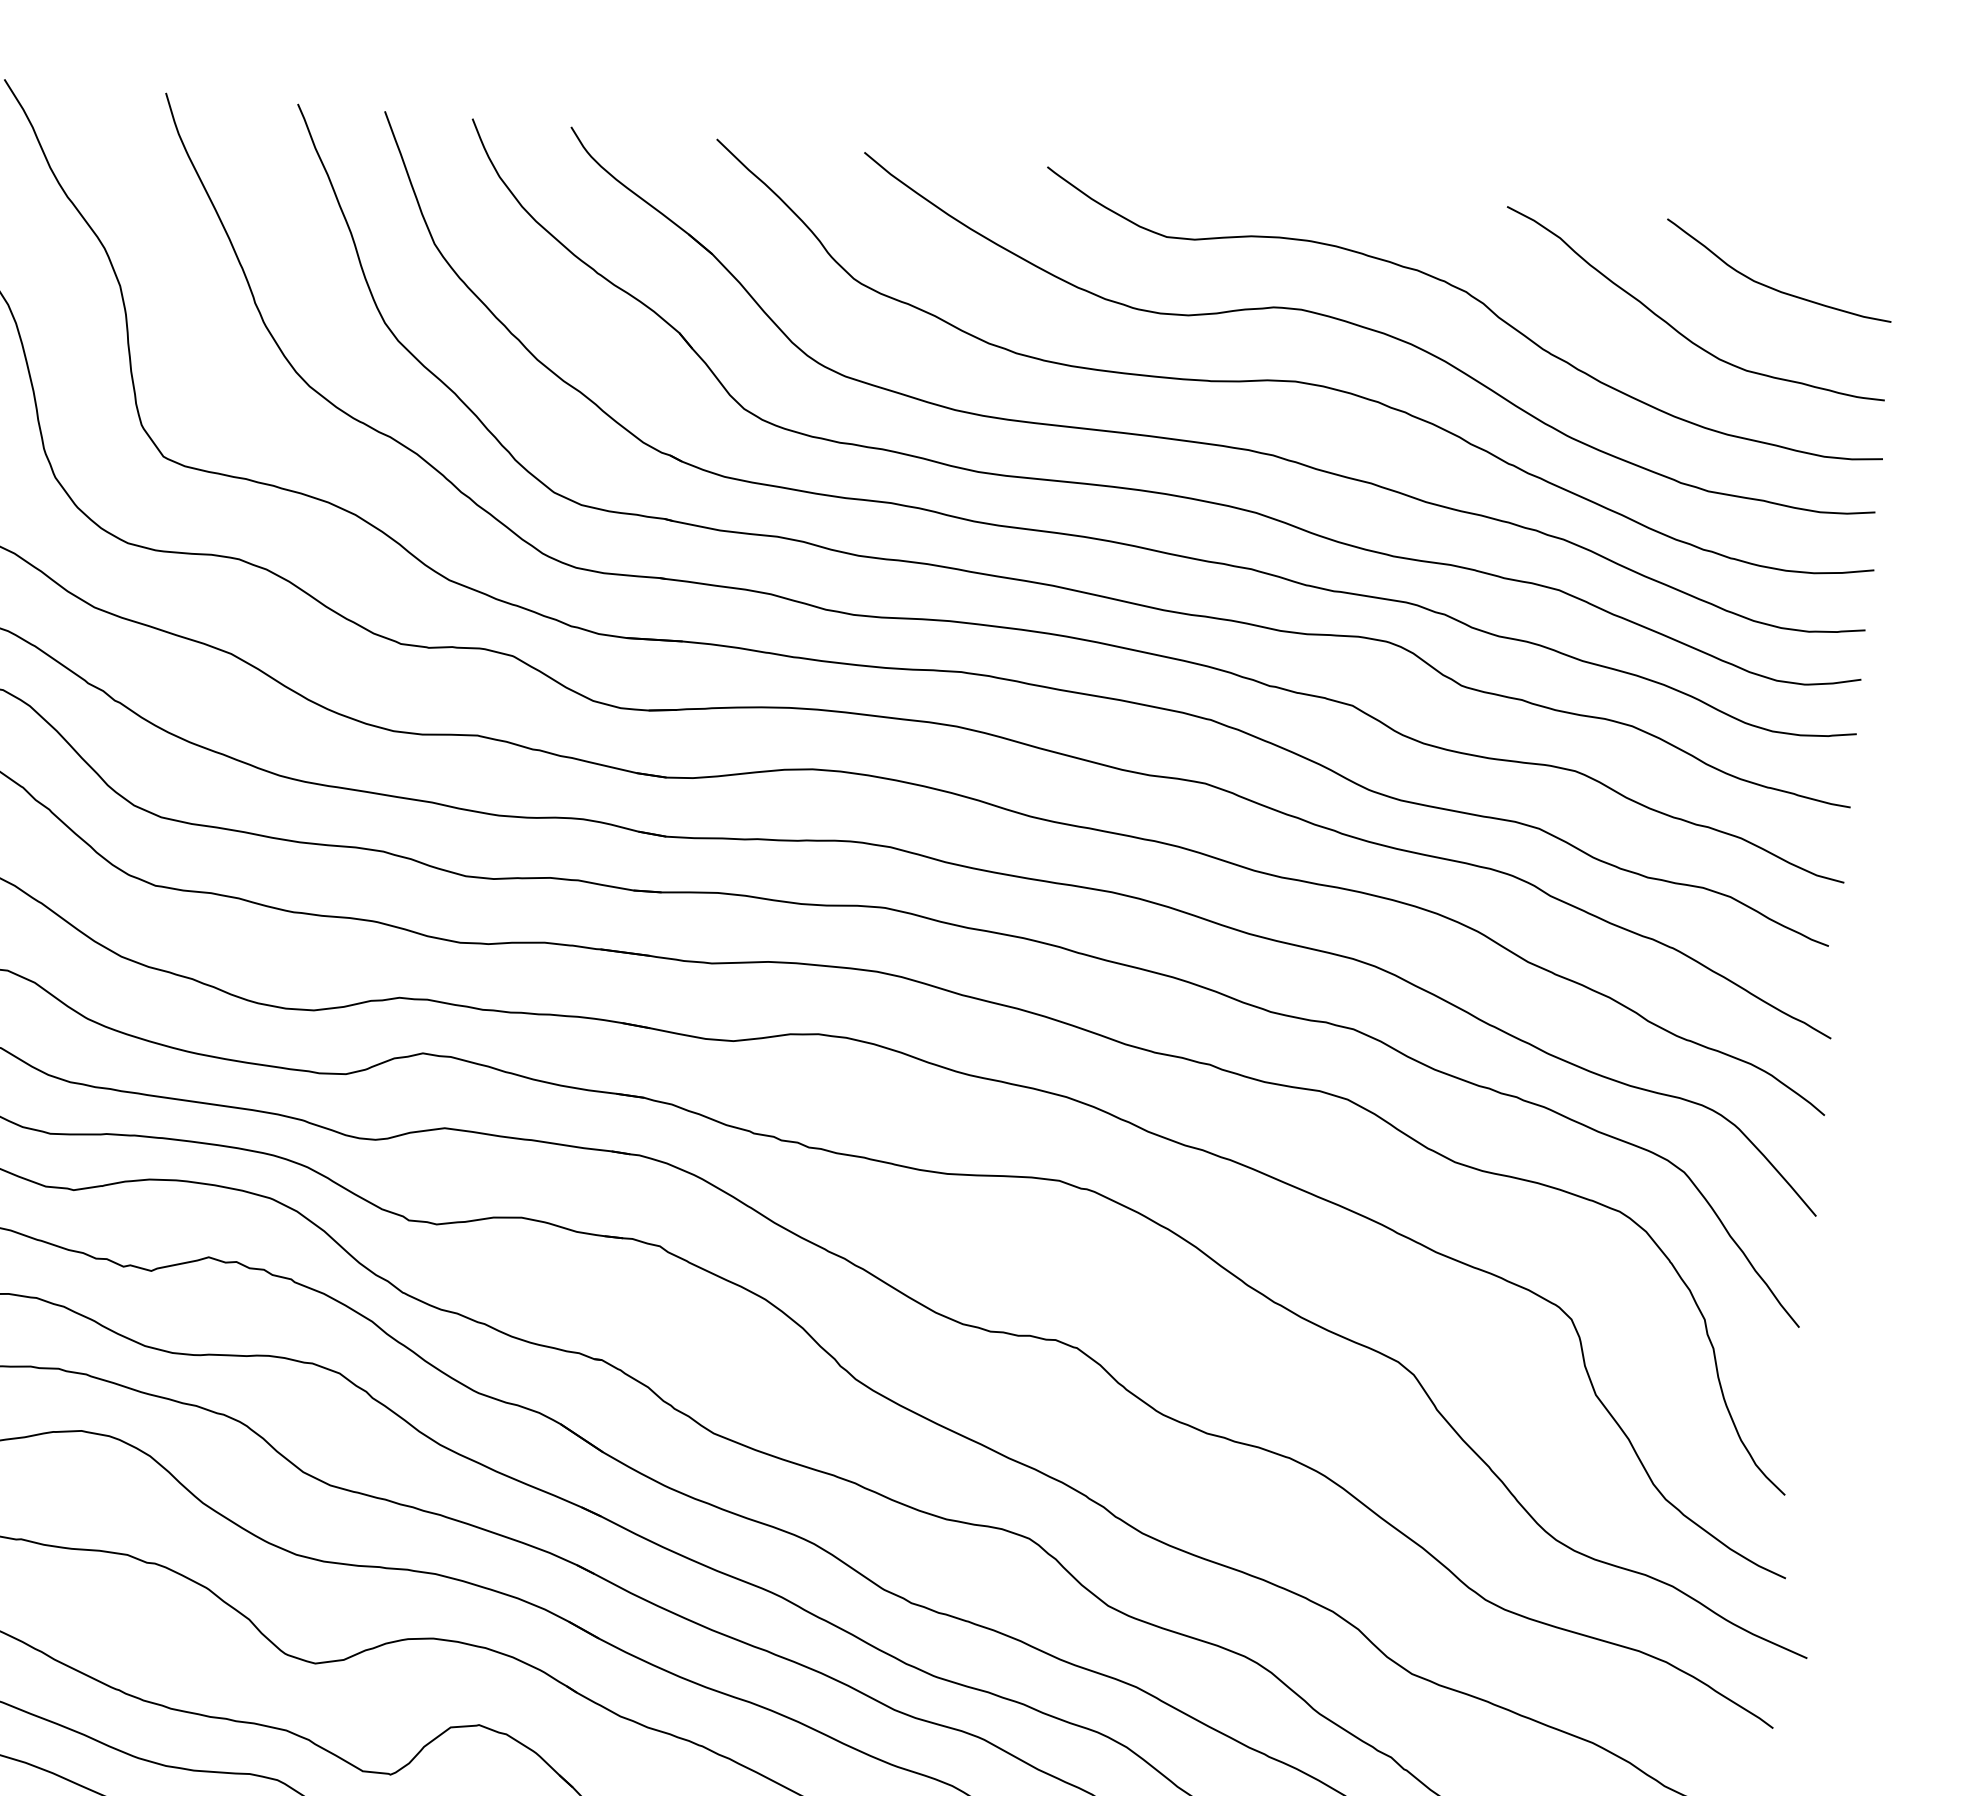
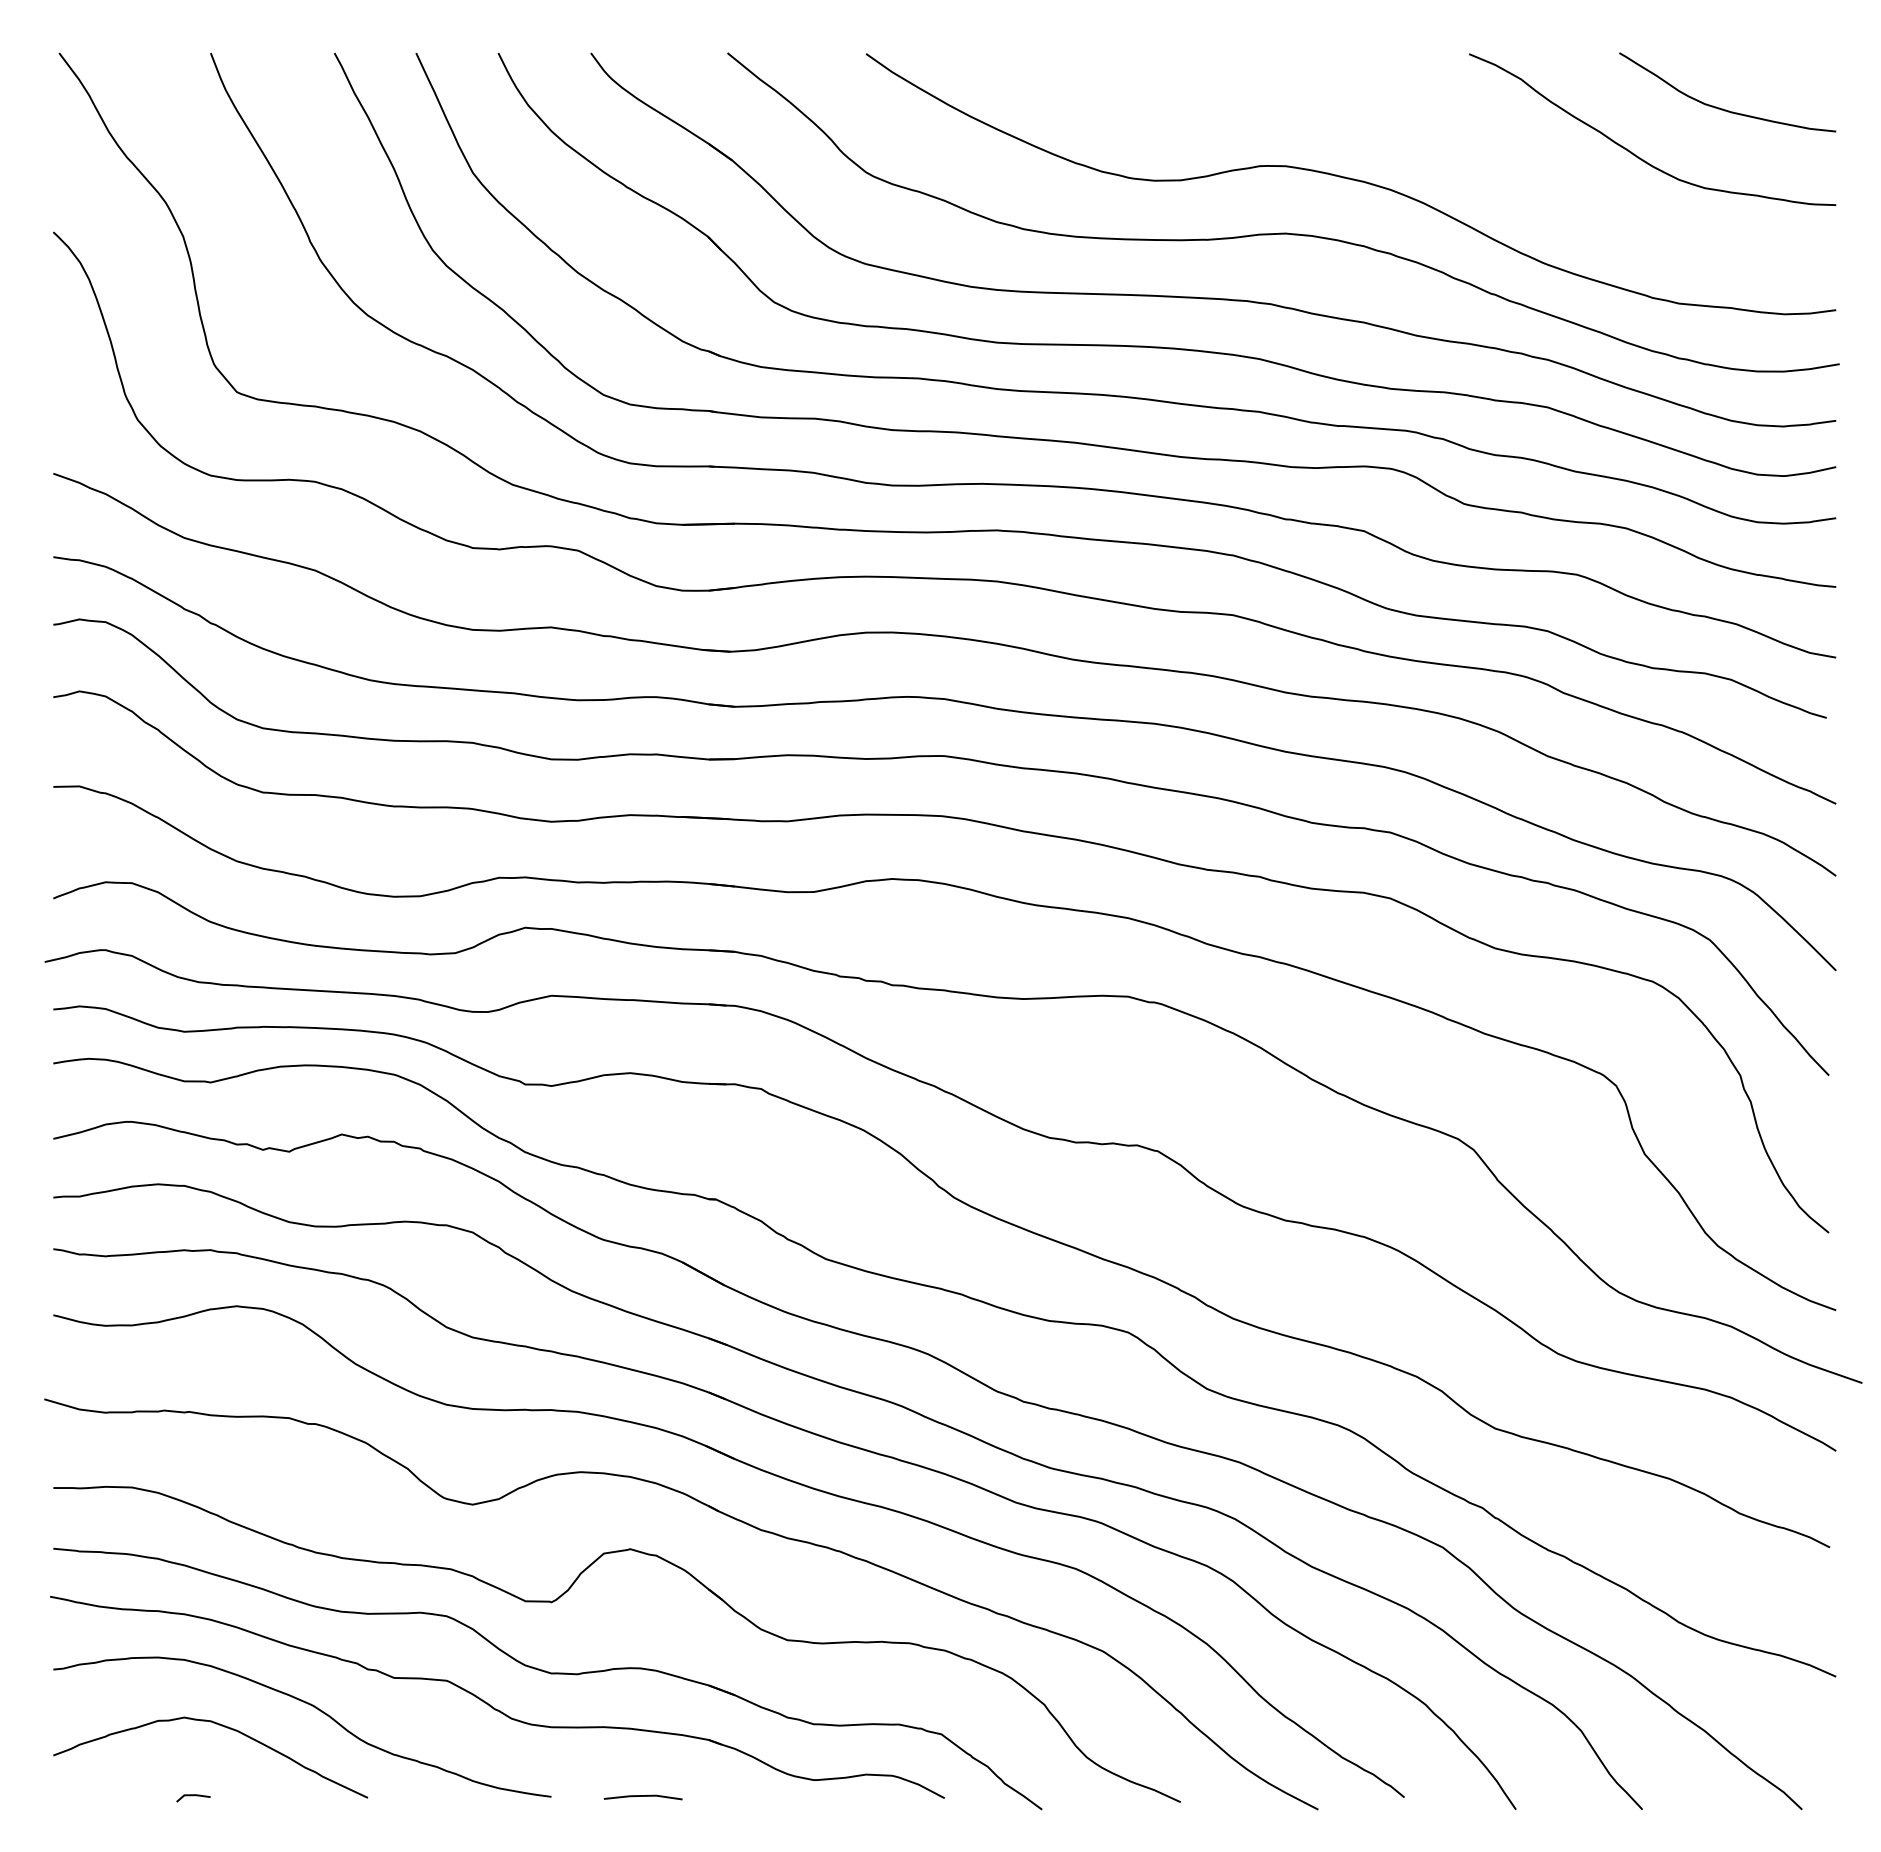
curve: (1477, 301) -> (1448, 144), removed

